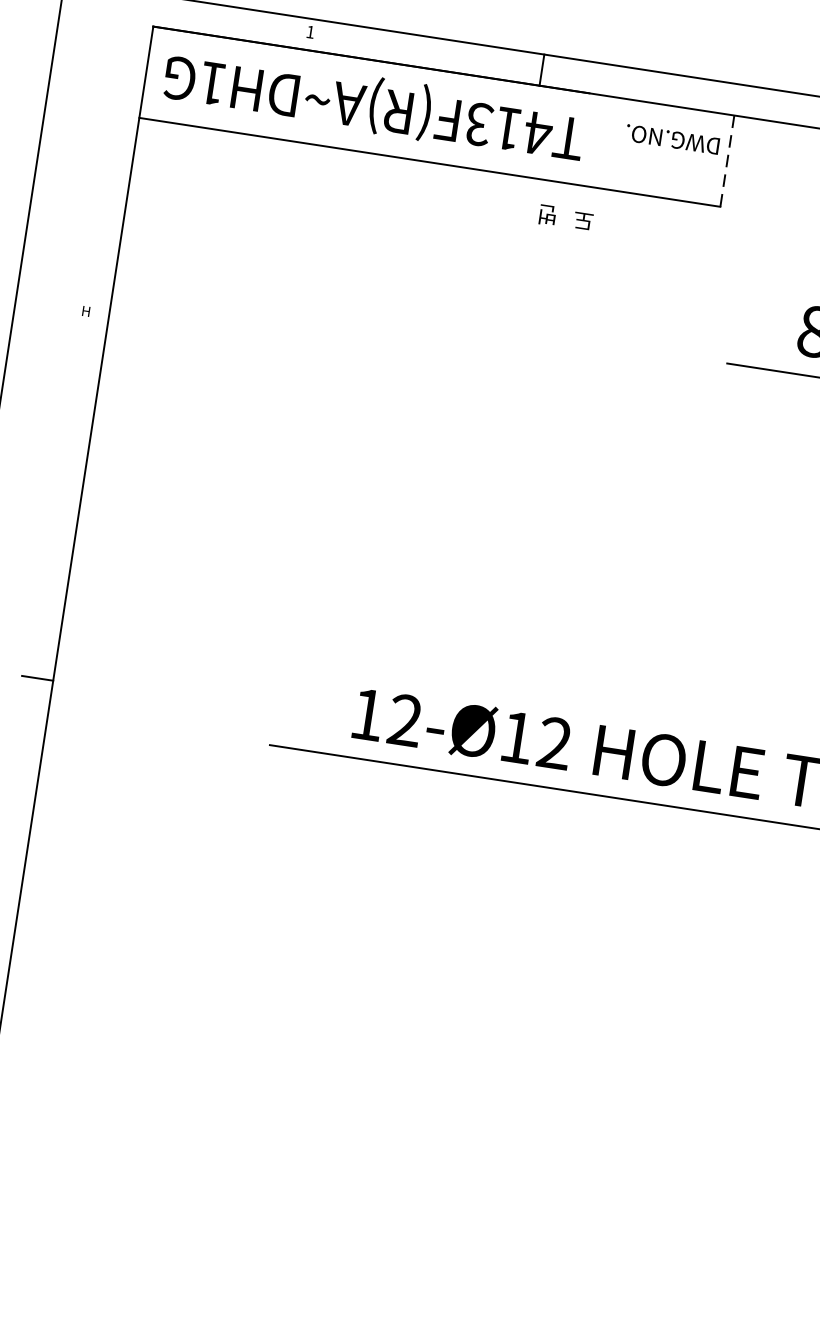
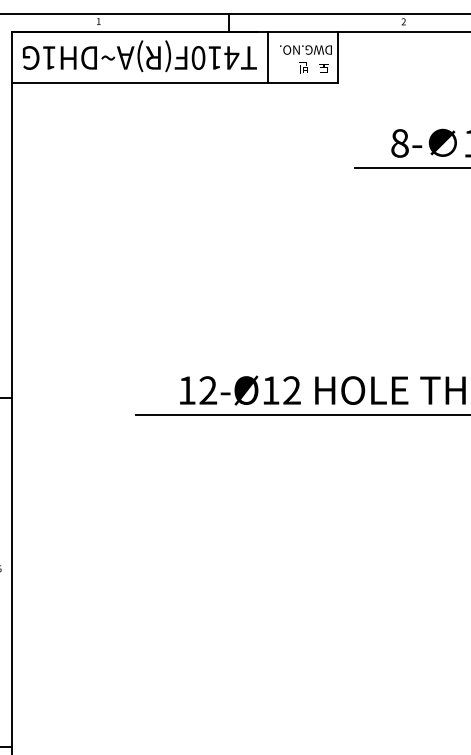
text: (478, 123) -> (198, 57), T413F(R)A~DH1G -> T410F(R)A~DH1G
line: (604, 140) -> (268, 56), added
line: (726, 161) -> (337, 57), dashed -> solid
text: (564, 217) -> (313, 67), moved

